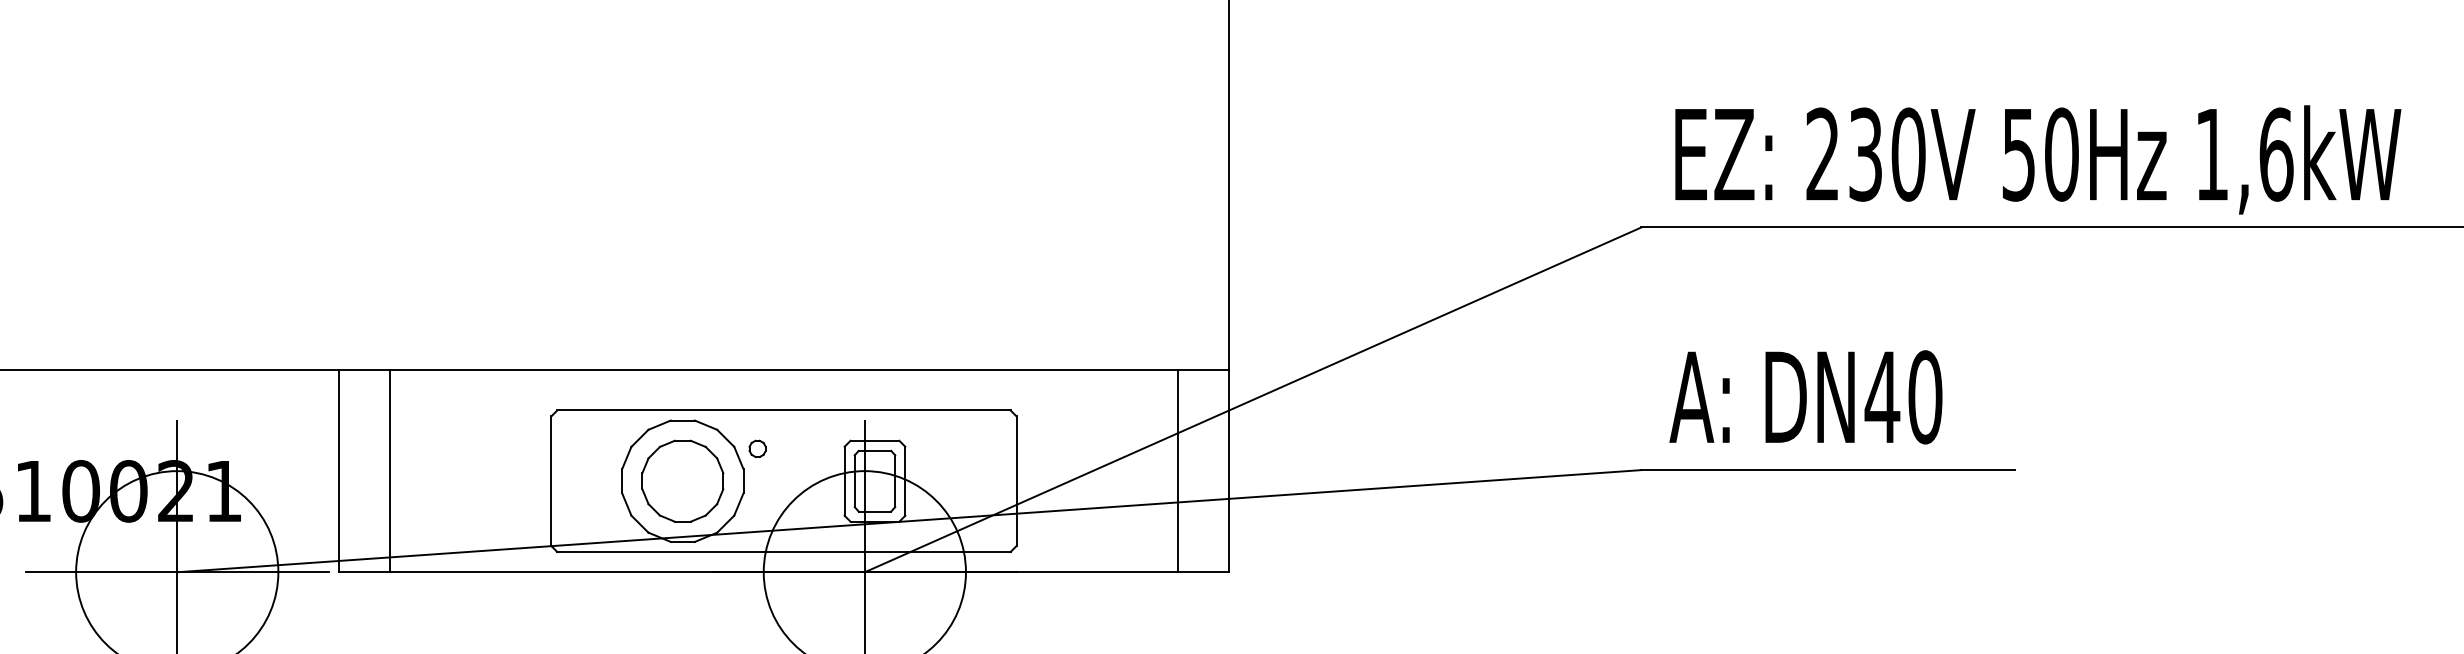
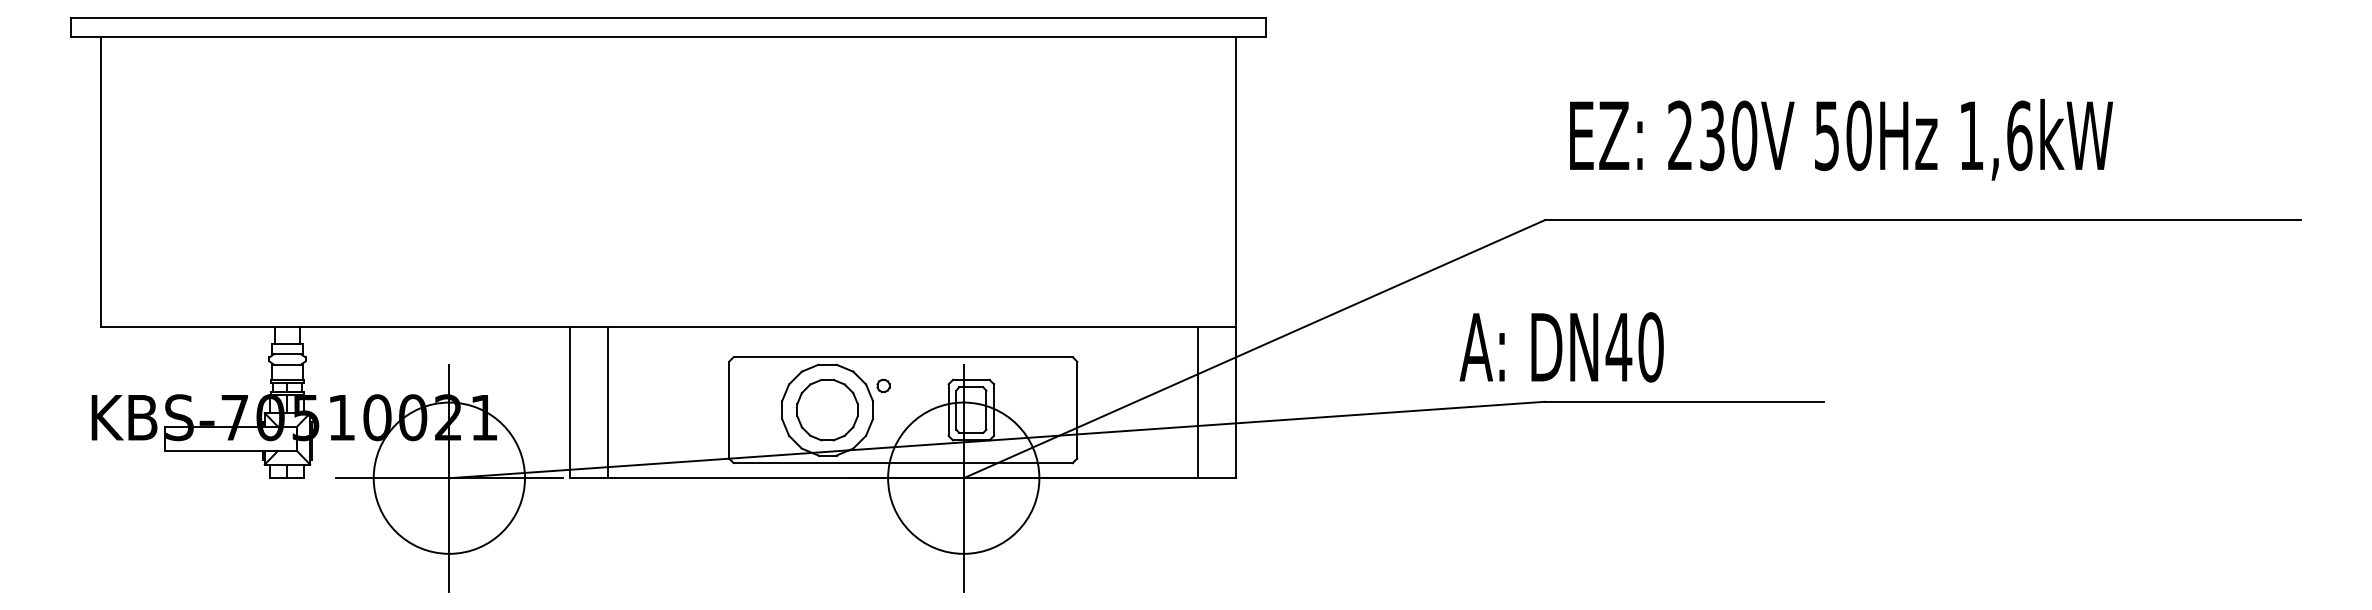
text: (2038, 159) -> (1841, 139), moved
text: (1805, 397) -> (1561, 347), moved

